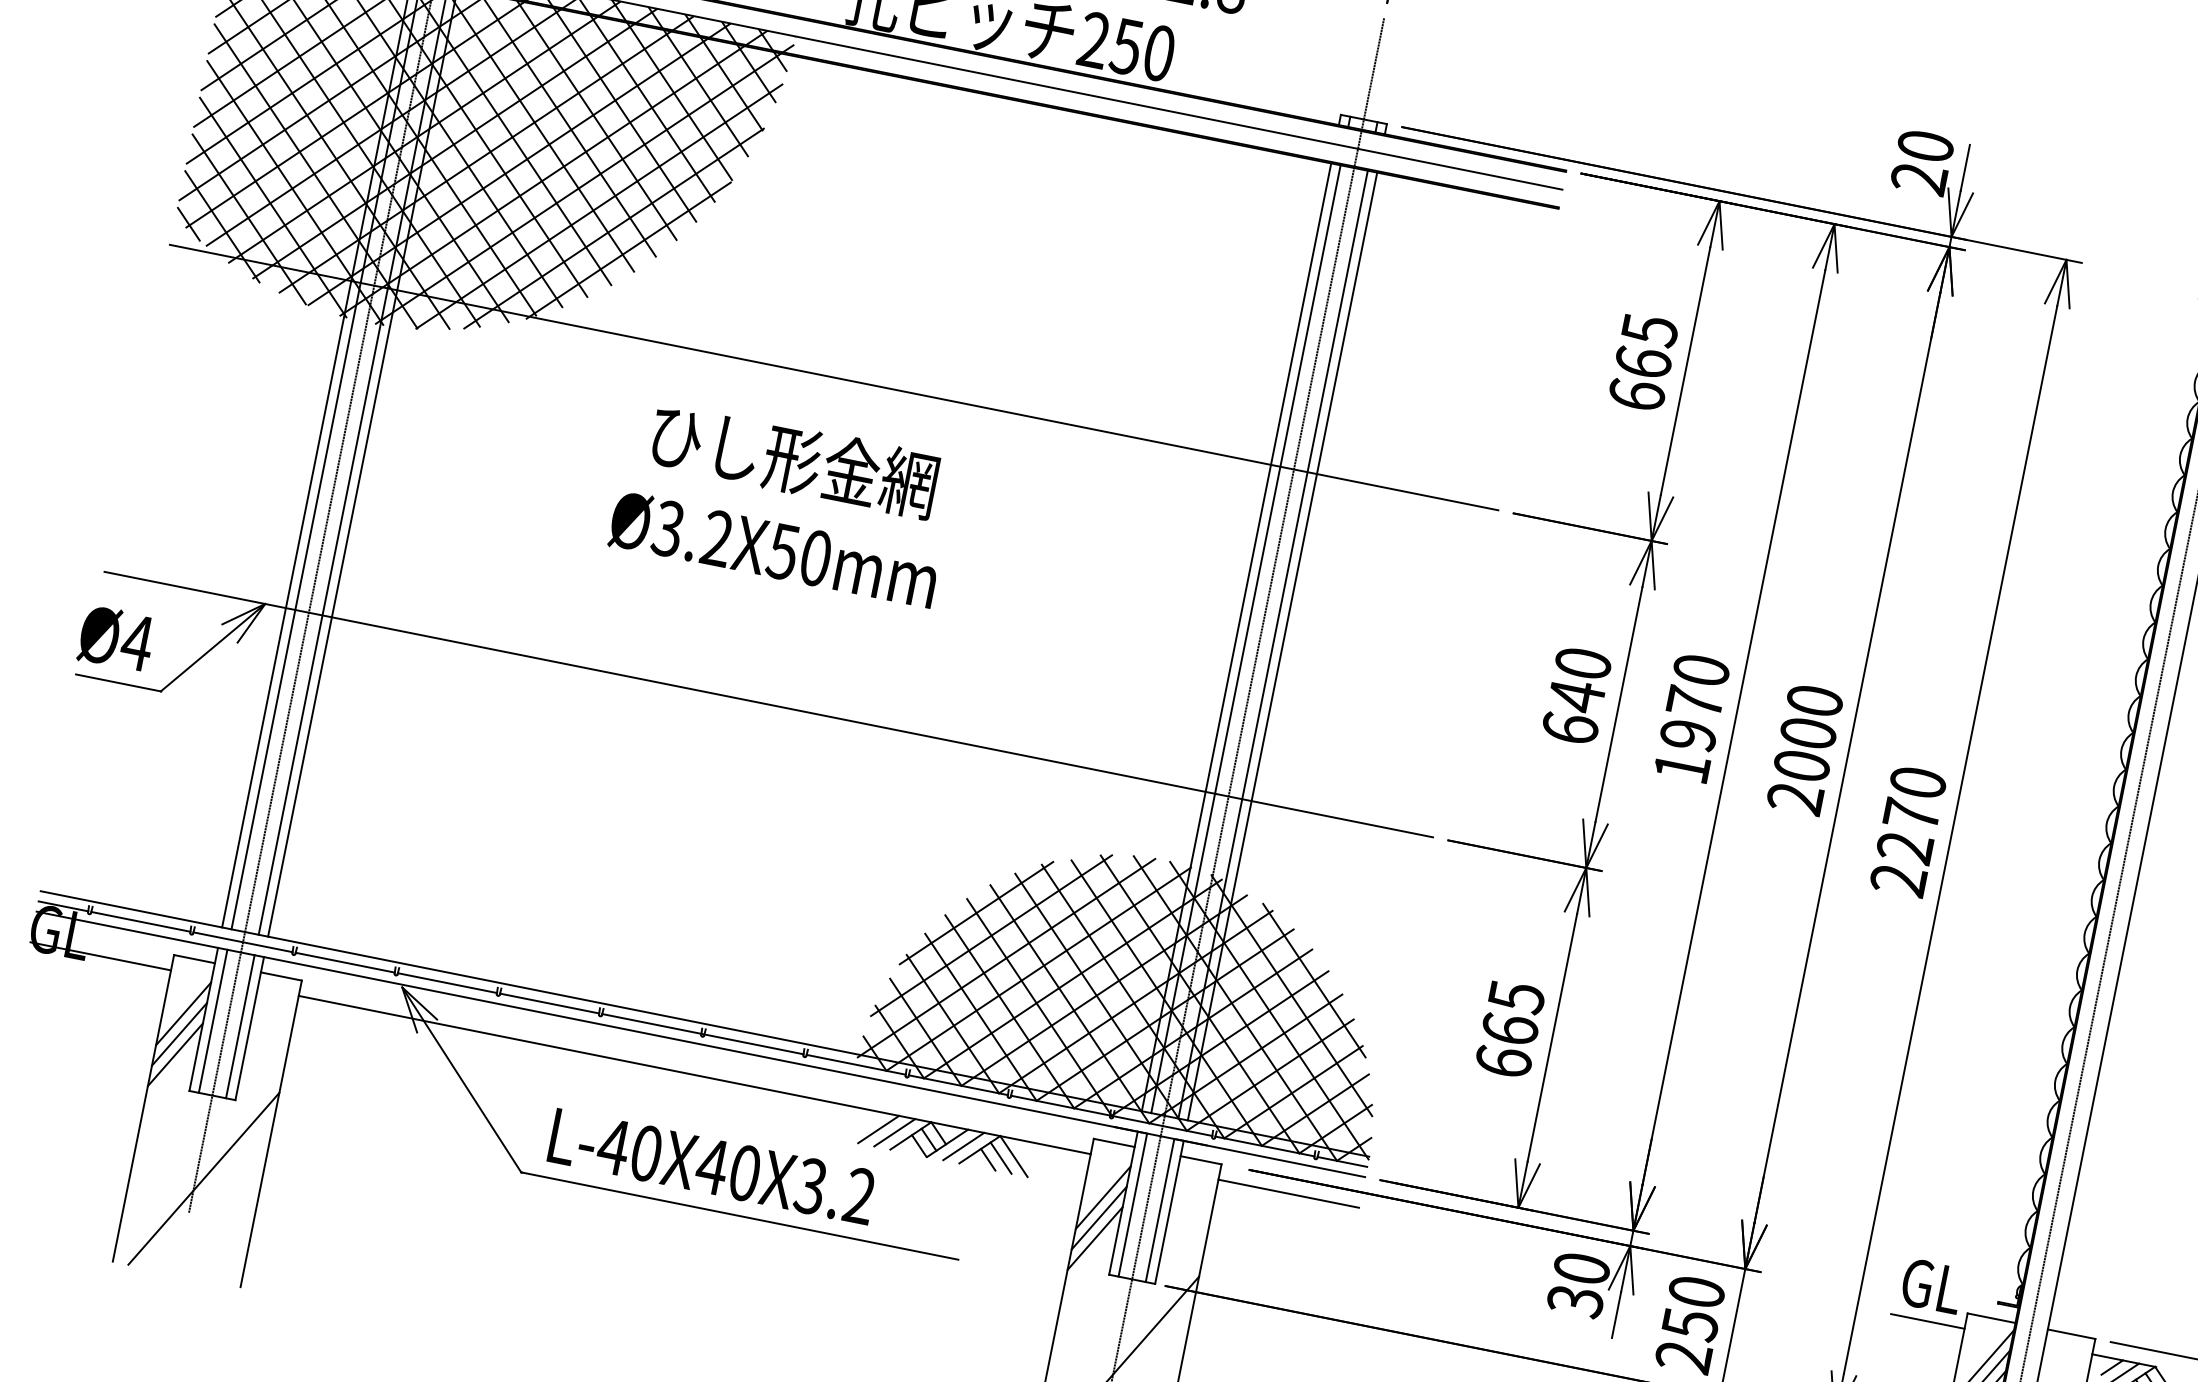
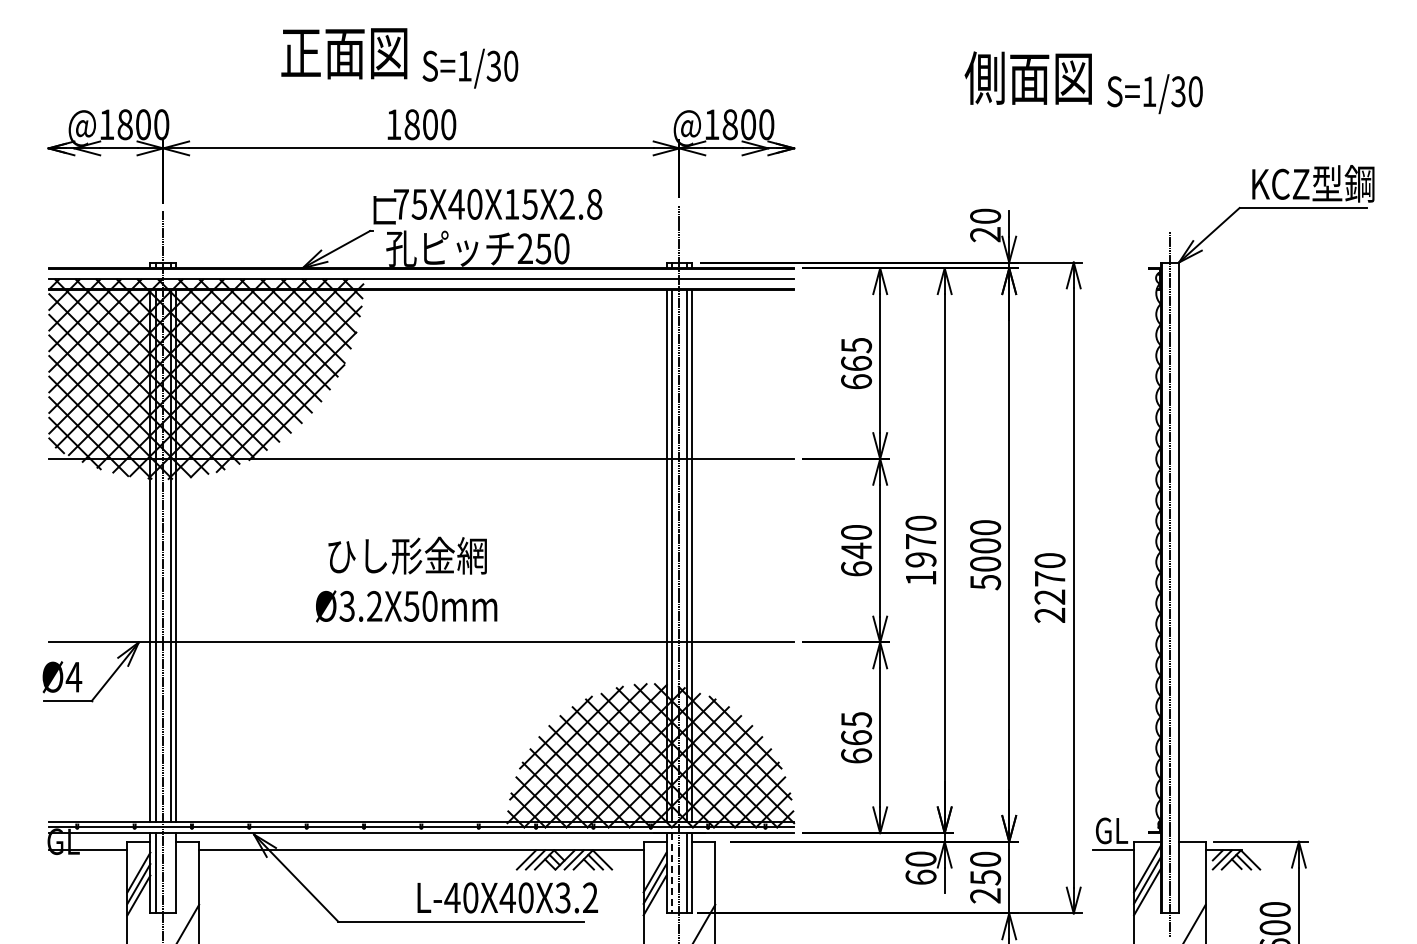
text: (783, 501) -> (406, 579), moved
text: (1795, 798) -> (985, 582), 2000 -> 5000
line: (239, 1026) -> (170, 873), removed
text: (712, 1165) -> (507, 897), moved
line: (1288, 1193) -> (754, 850), removed
line: (1132, 1205) -> (671, 873), solid -> dashed
text: (1574, 1301) -> (920, 877), 30 -> 60

